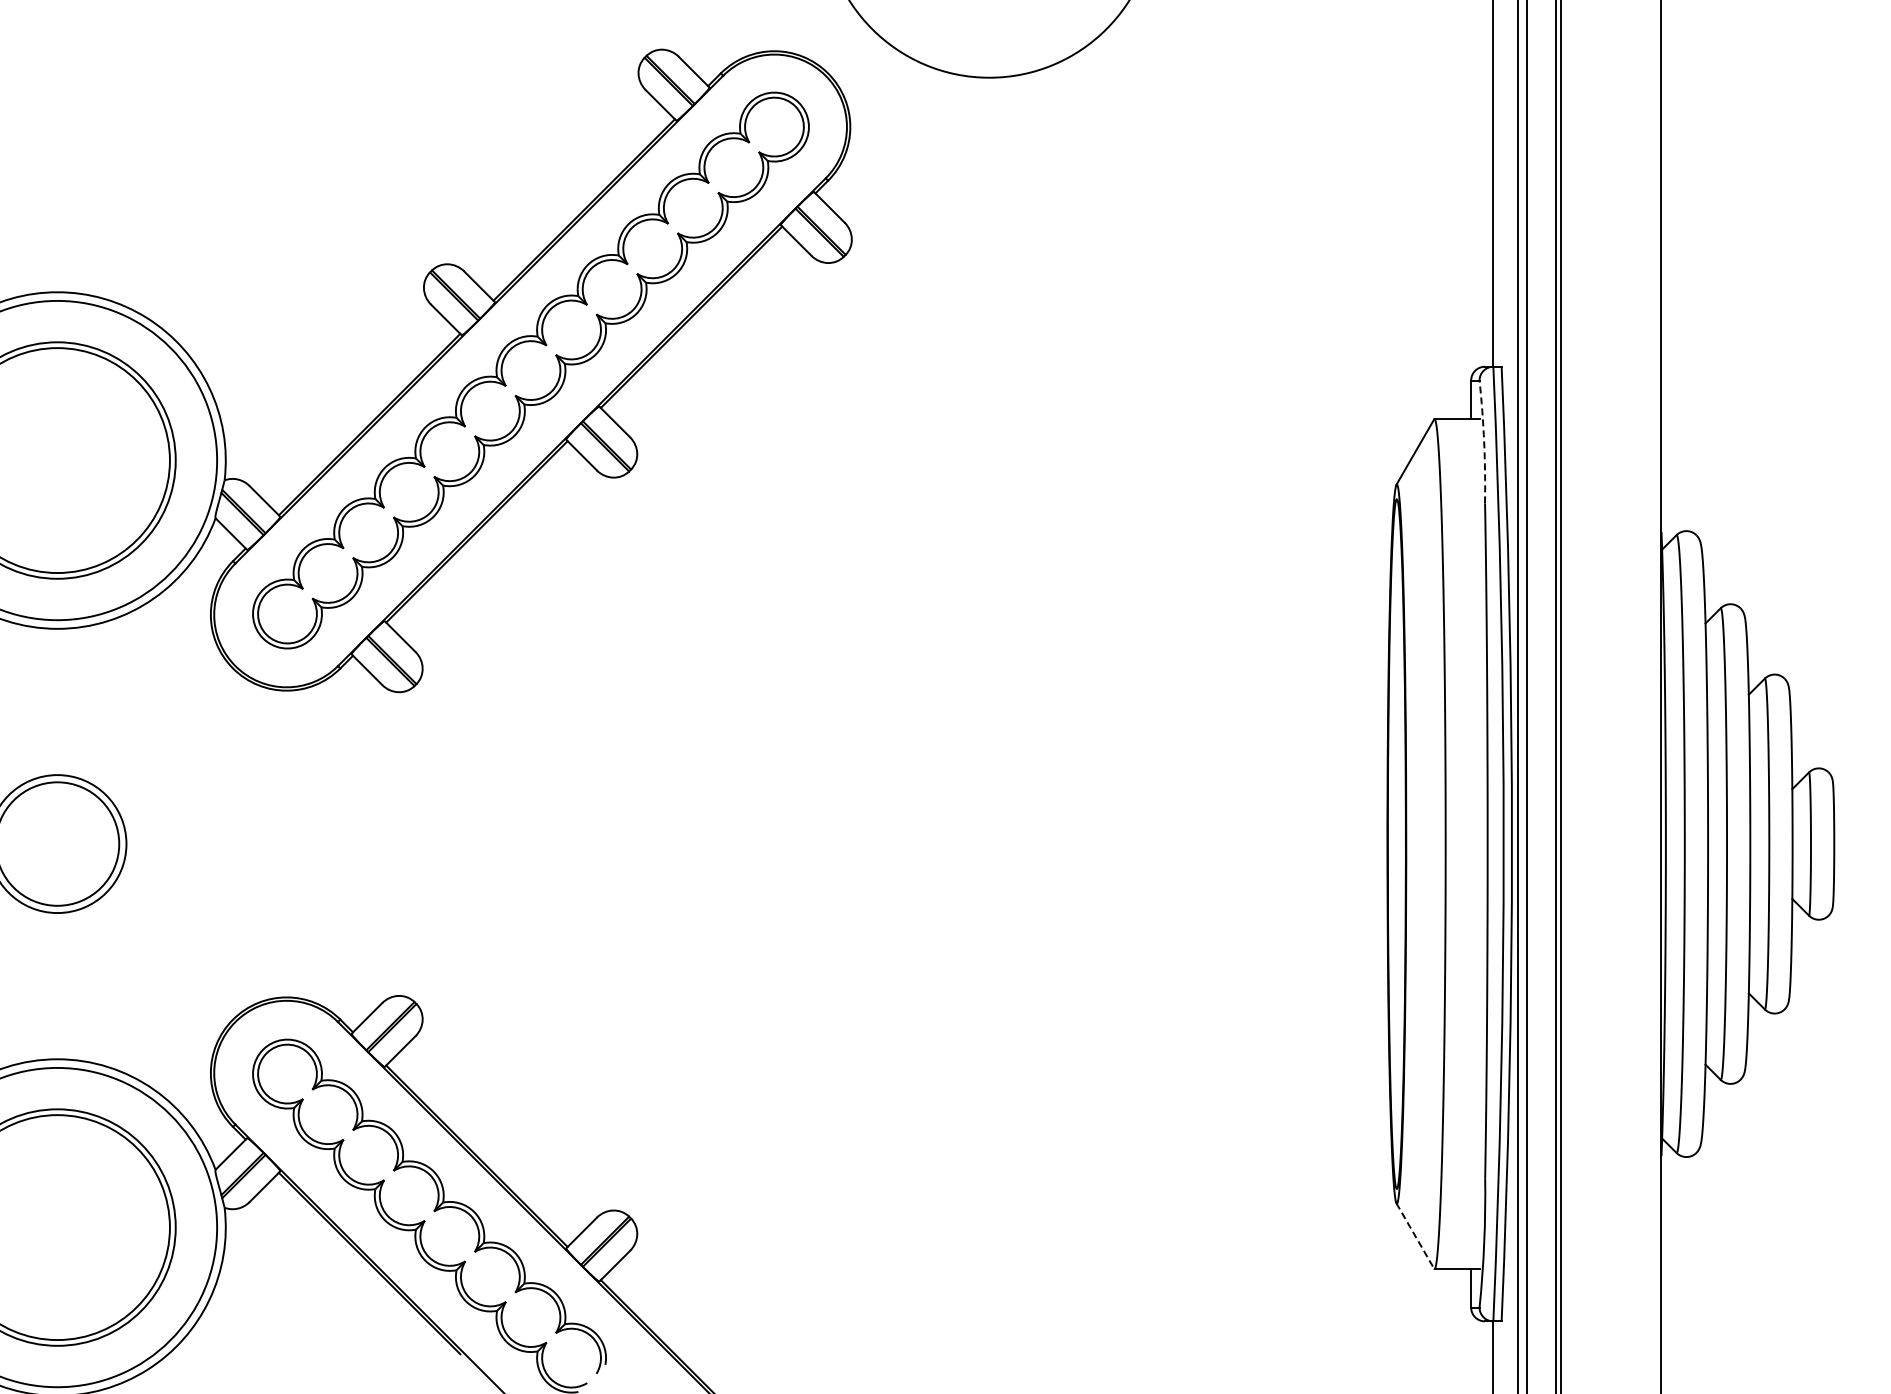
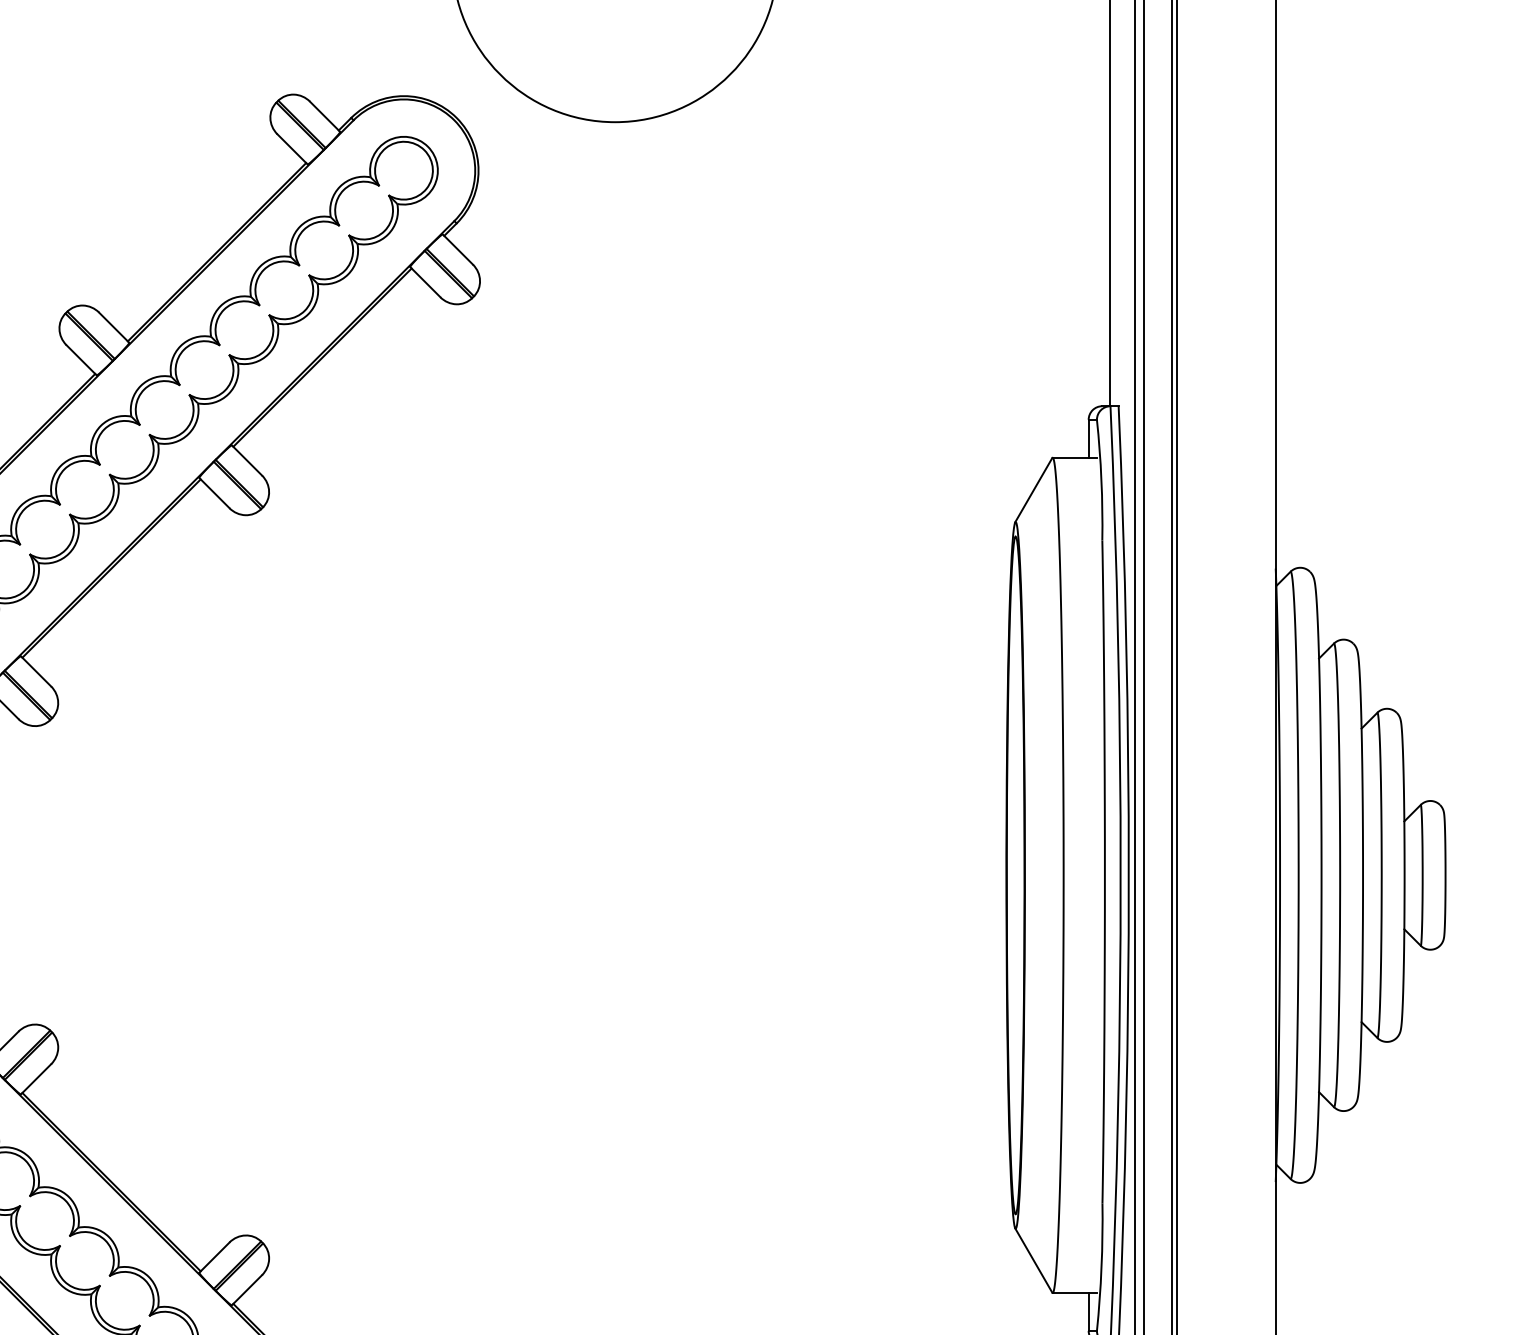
arc: (1484, 441) -> (1101, 479), dashed -> solid
line: (1415, 1235) -> (1033, 1260), dashed -> solid

